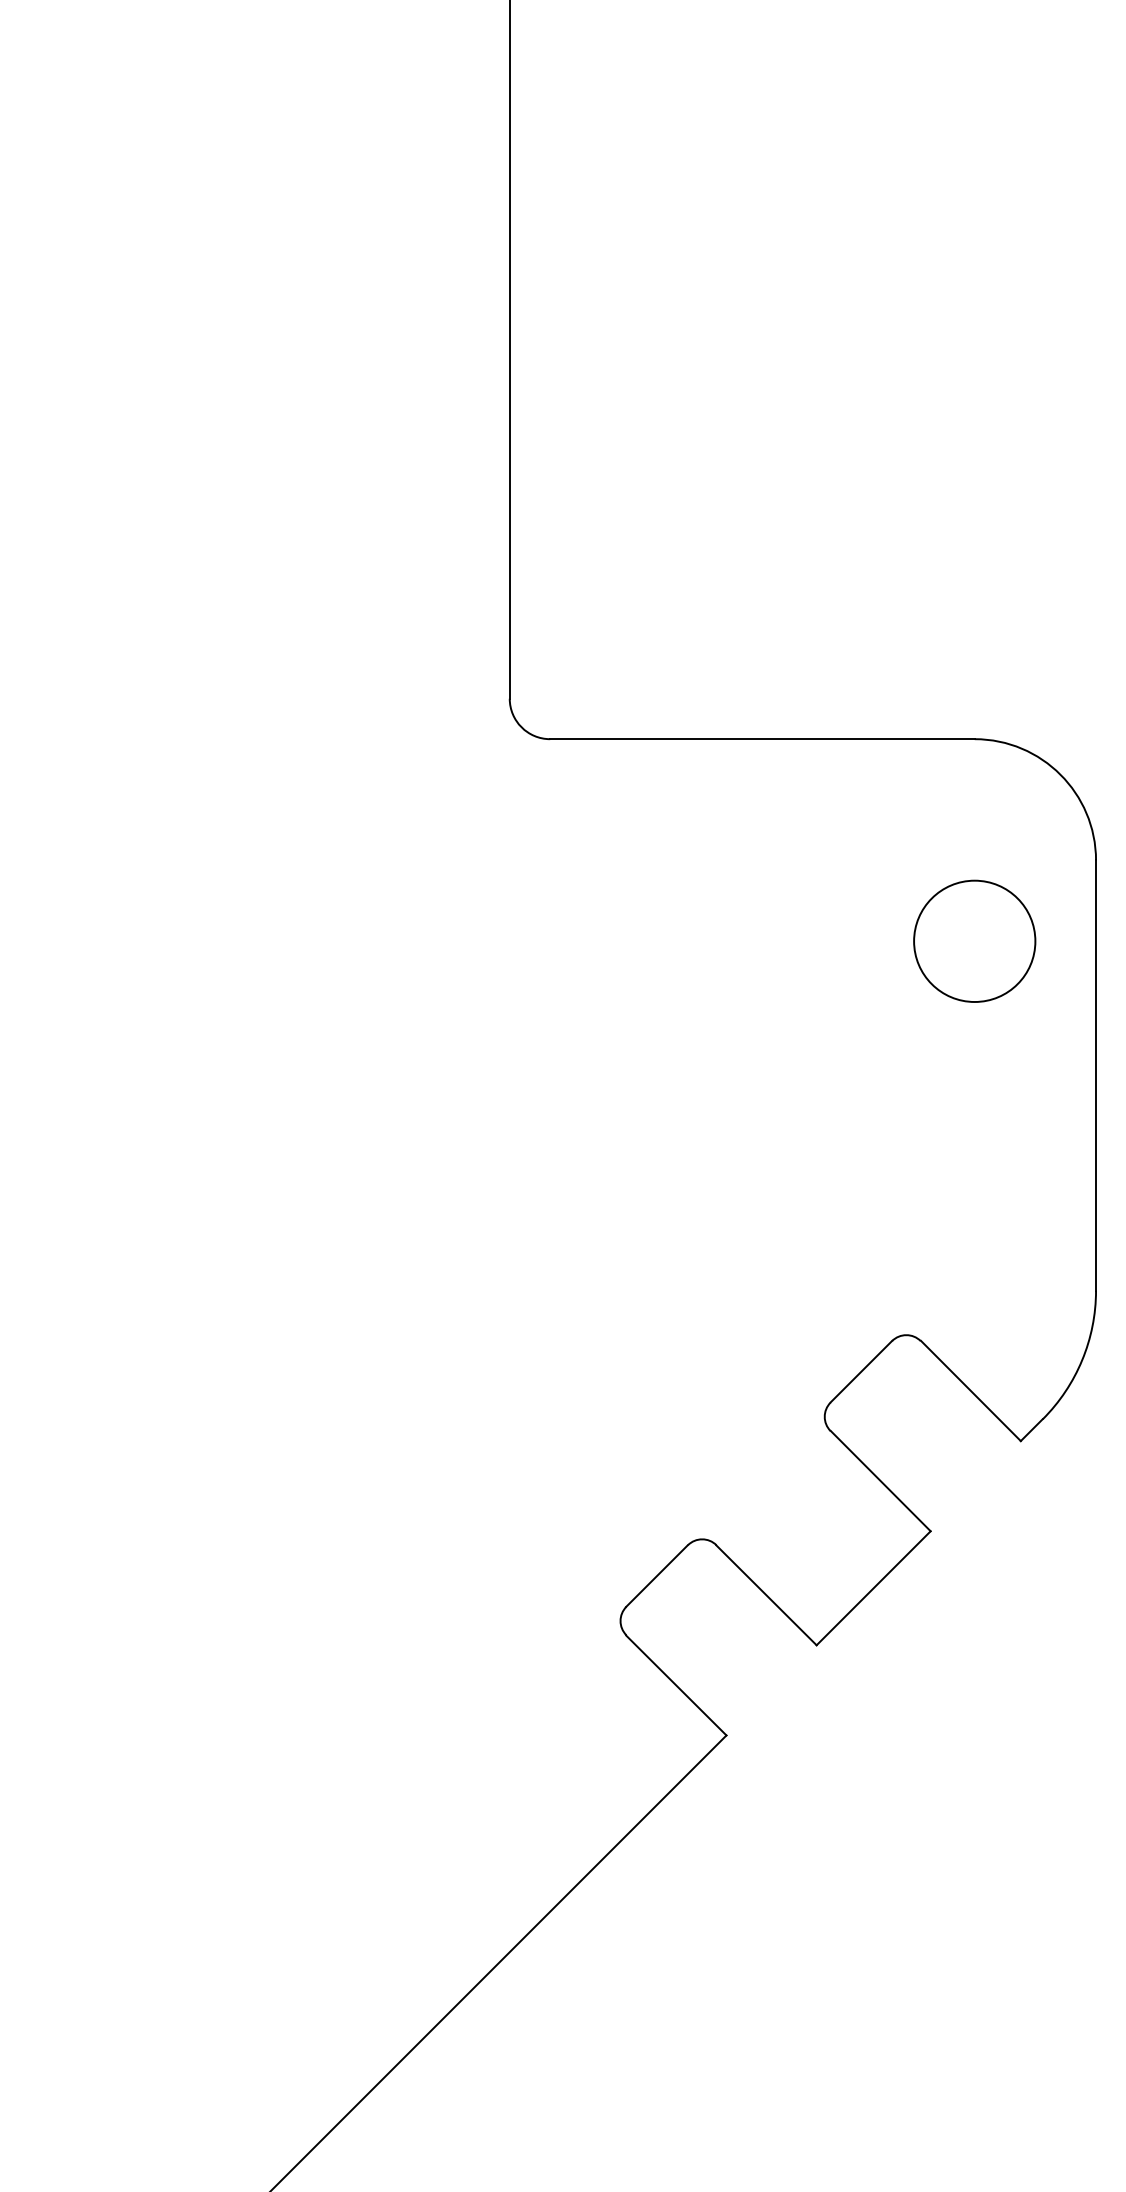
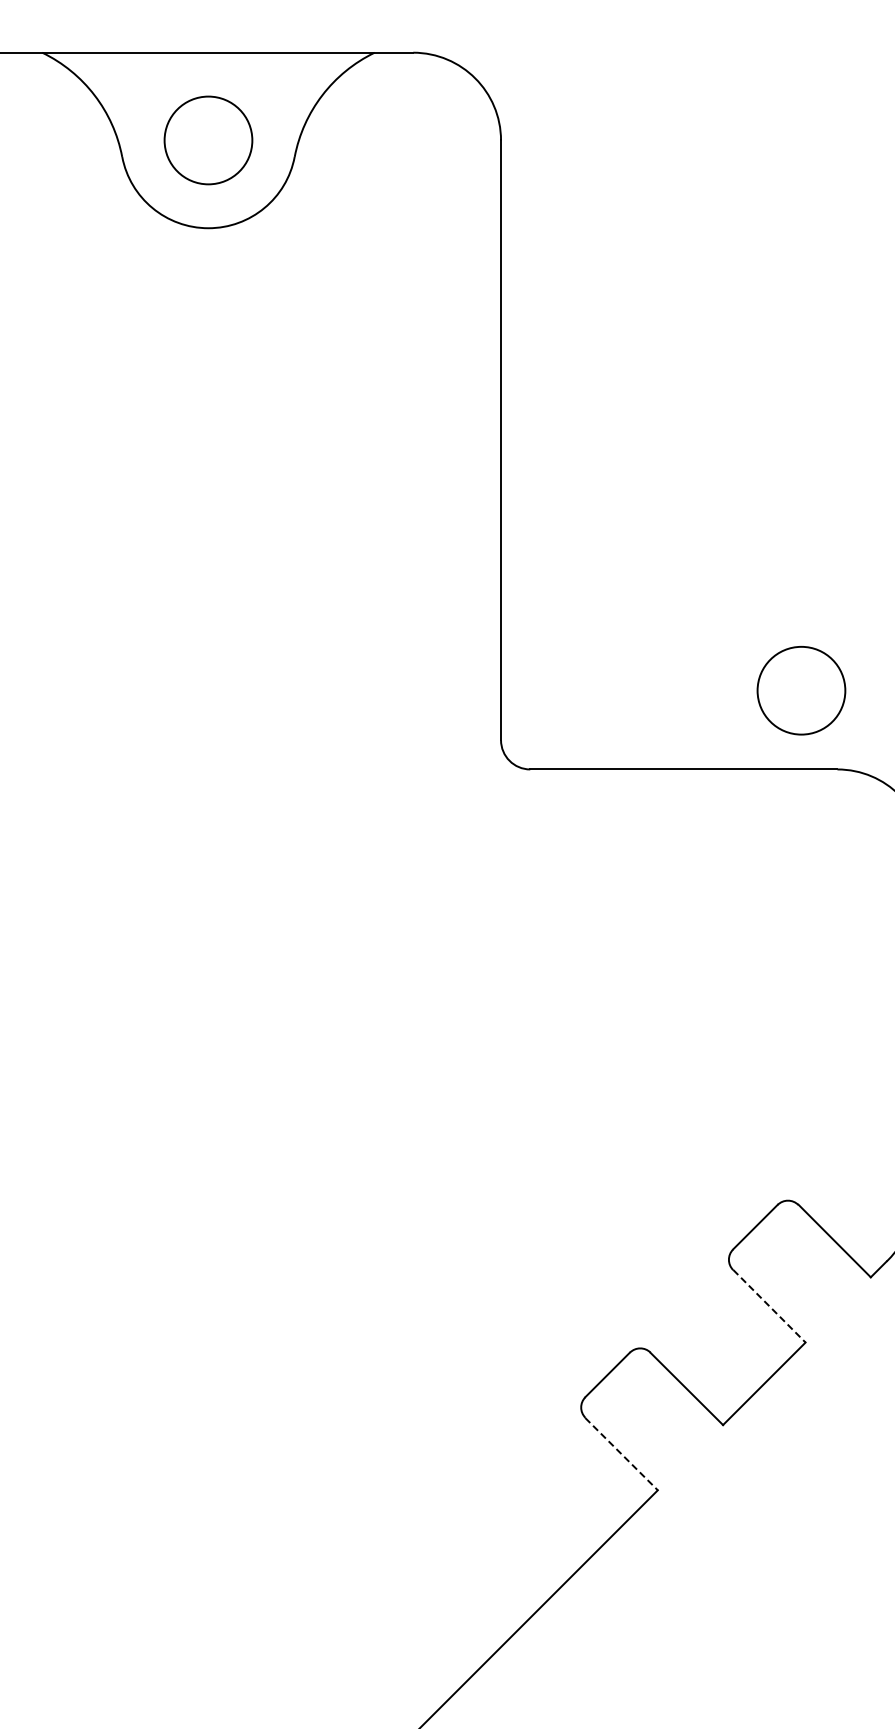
circle: (974, 941) -> (801, 690), moved
line: (880, 1481) -> (769, 1306), solid -> dashed
line: (676, 1685) -> (621, 1454), solid -> dashed

